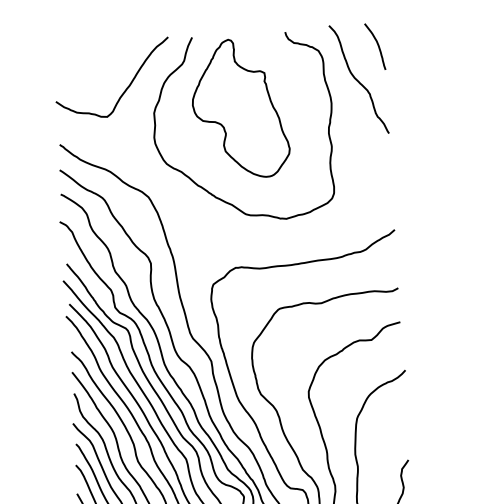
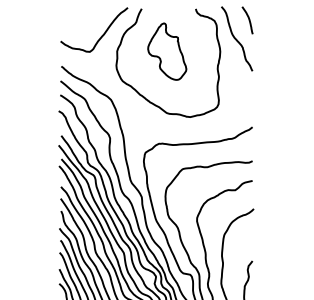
part: (240, 108) -> (167, 51), size x0.7

